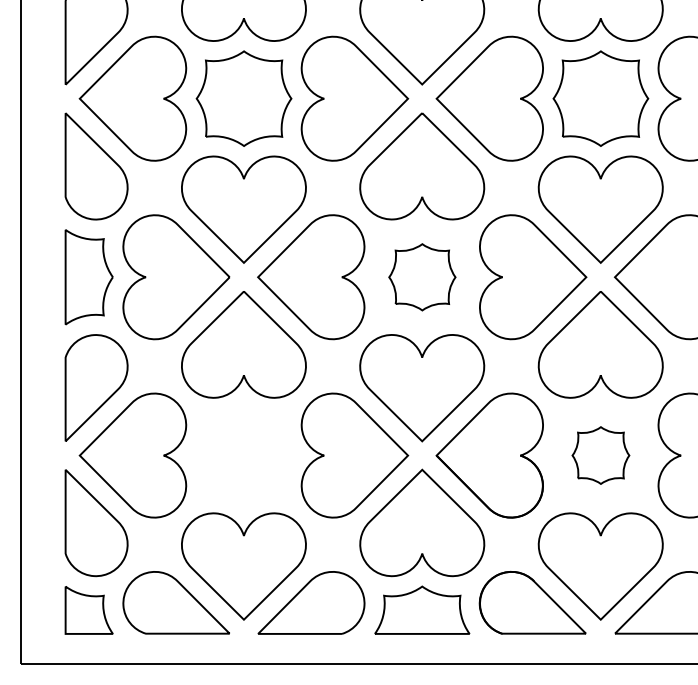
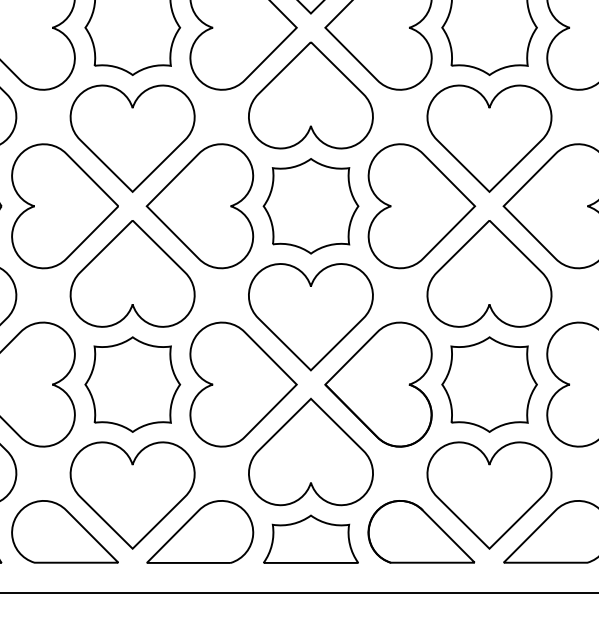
part: (422, 277) -> (311, 206), size x1.43
part: (243, 455) -> (132, 384), added
part: (600, 455) -> (489, 384), size x1.67

